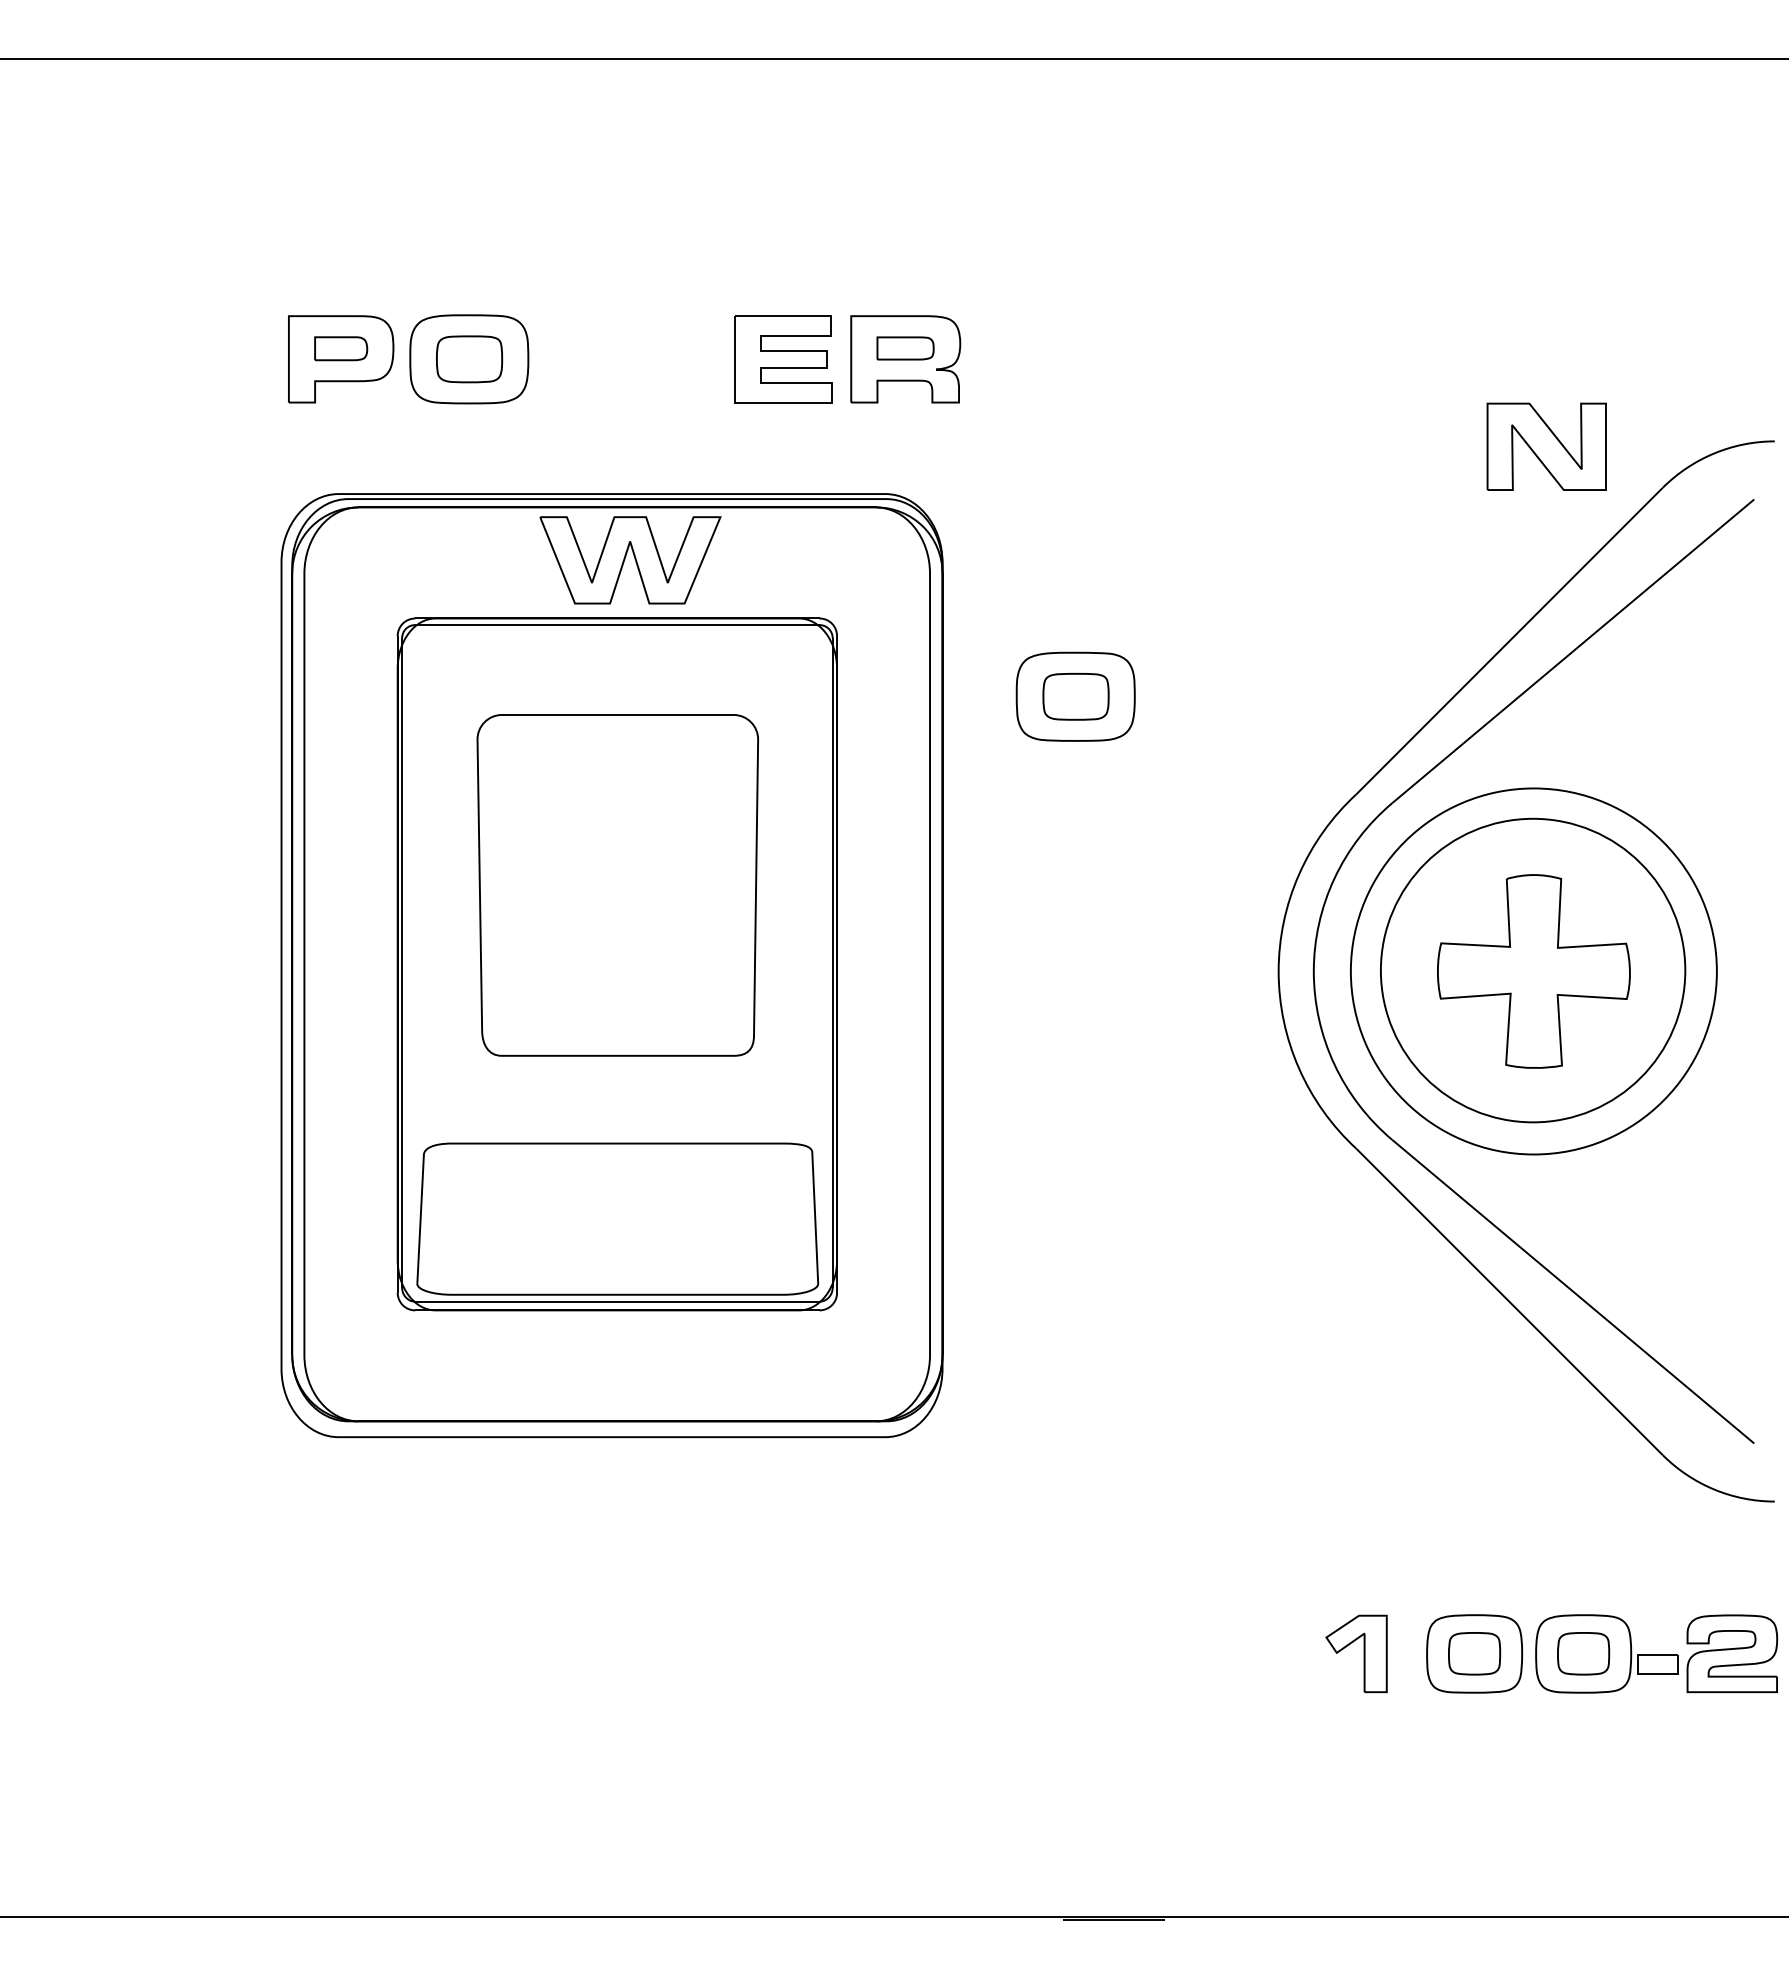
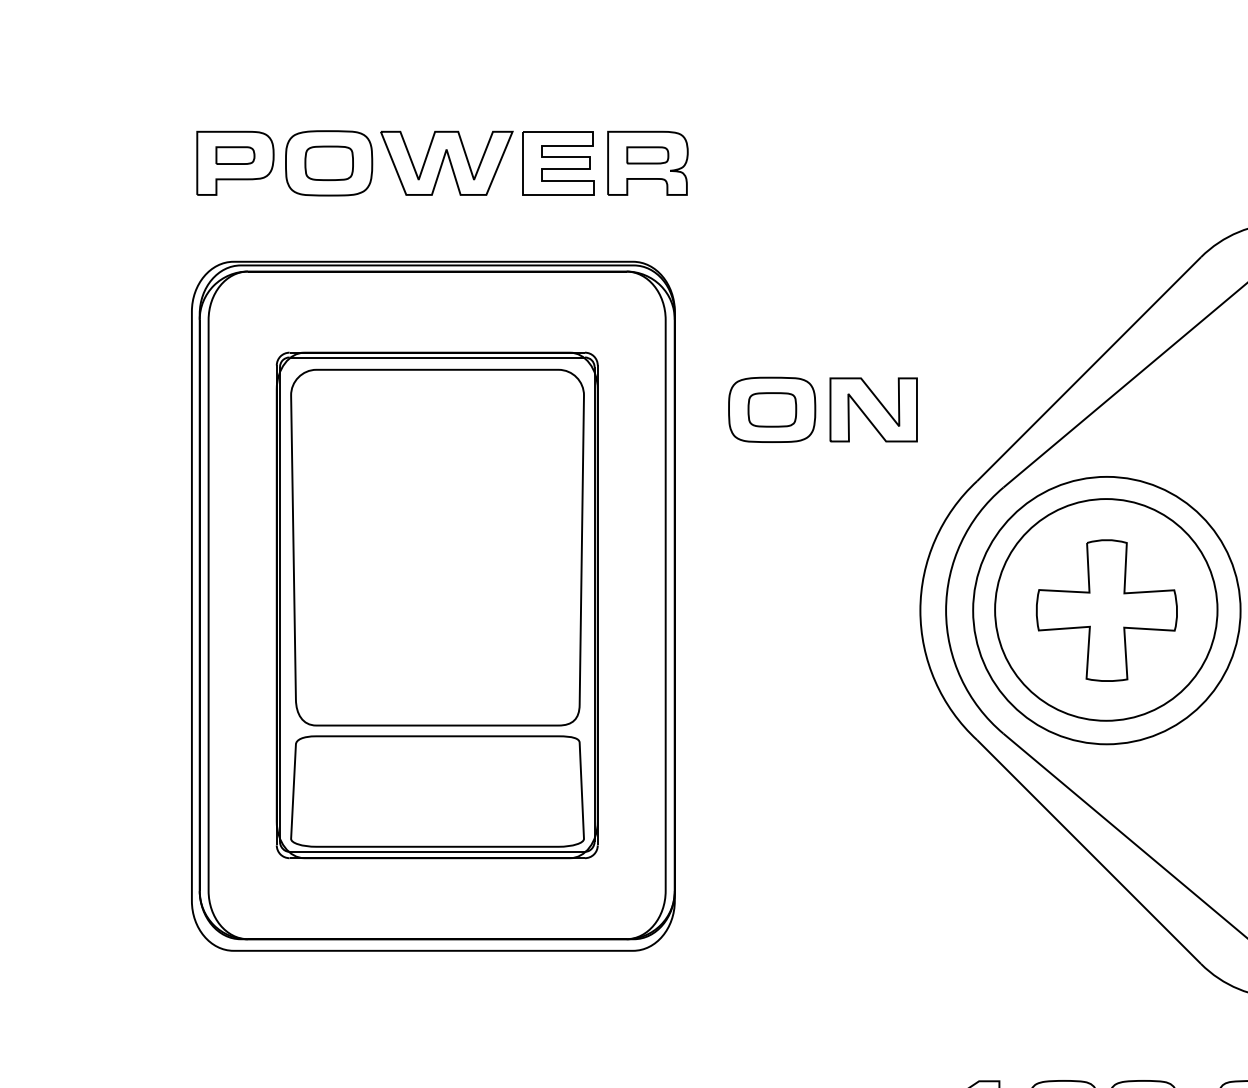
part: (1546, 446) -> (873, 409), moved
part: (630, 560) -> (446, 163), moved
part: (617, 885) -> (437, 547), size x1.43

